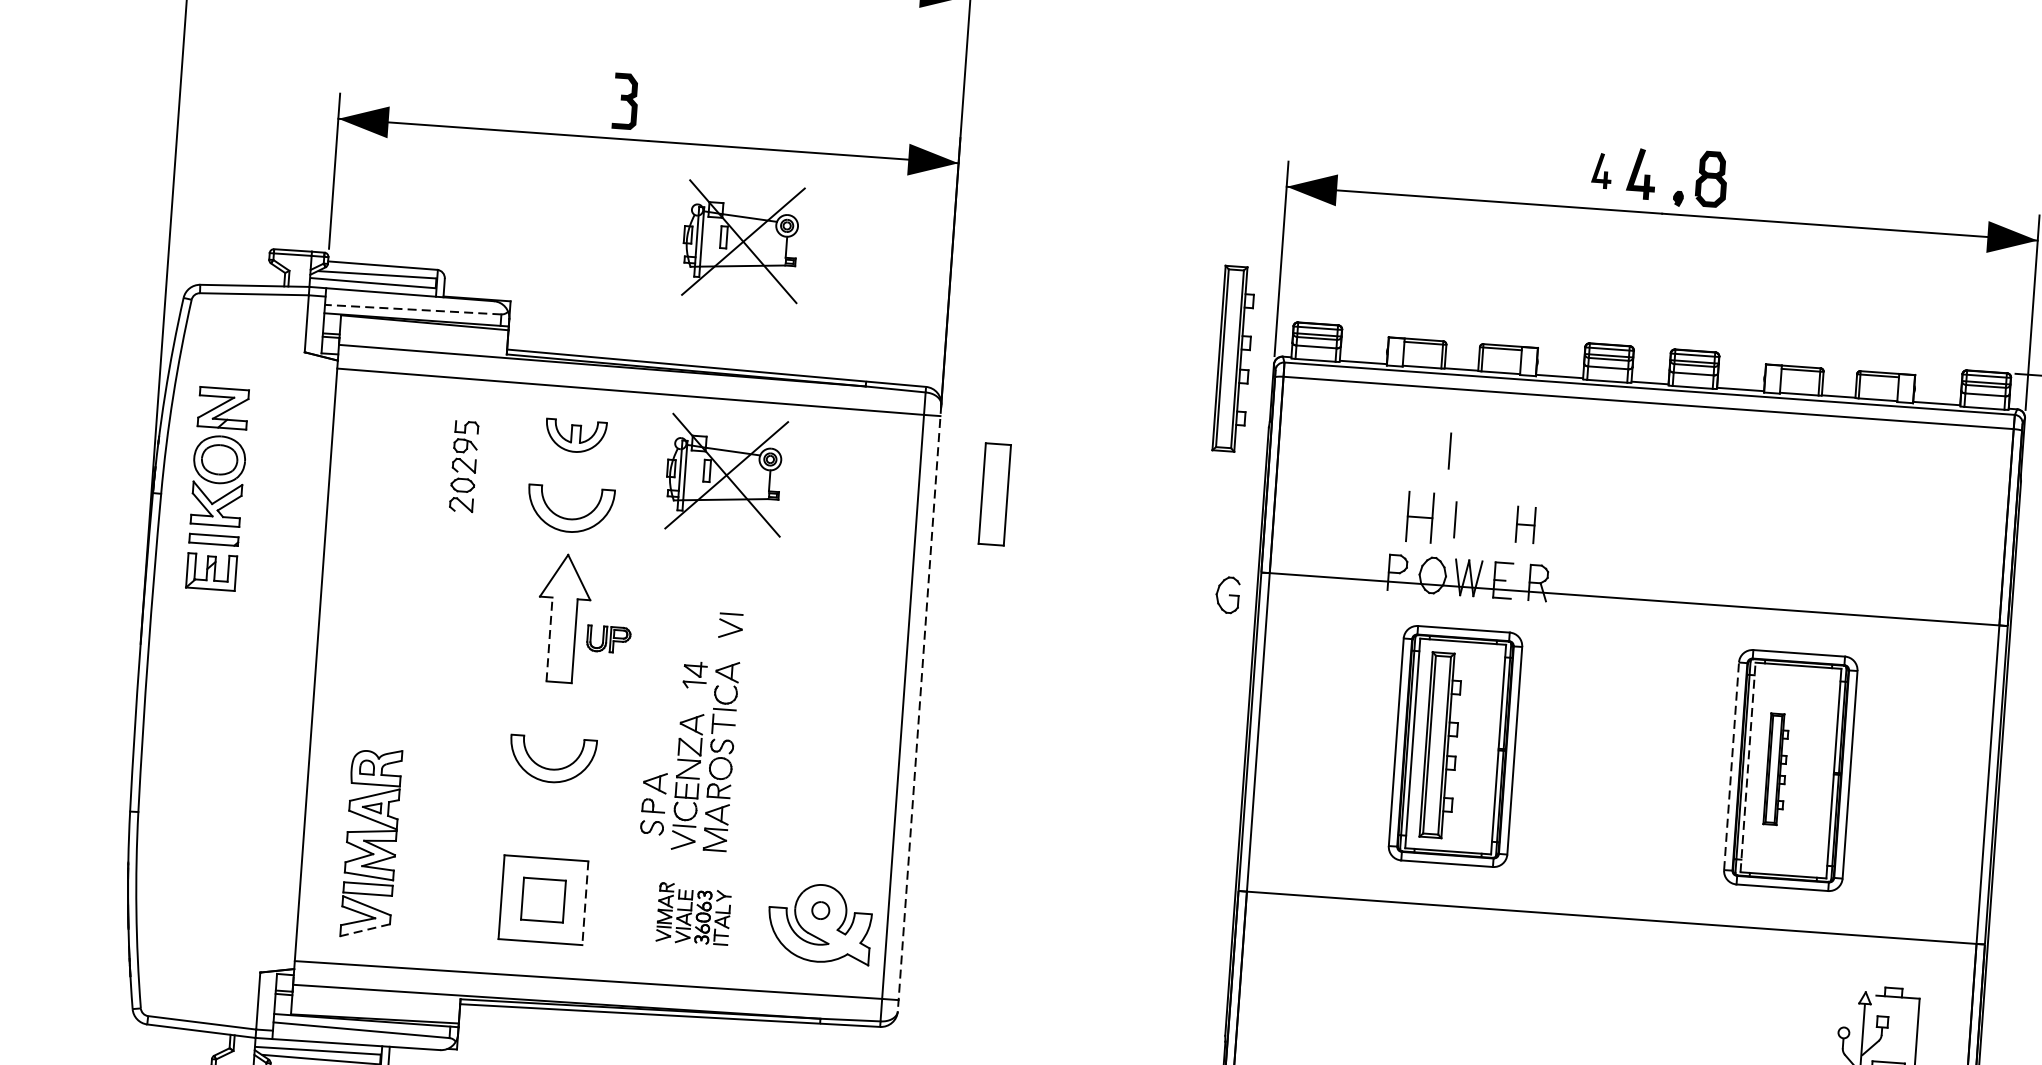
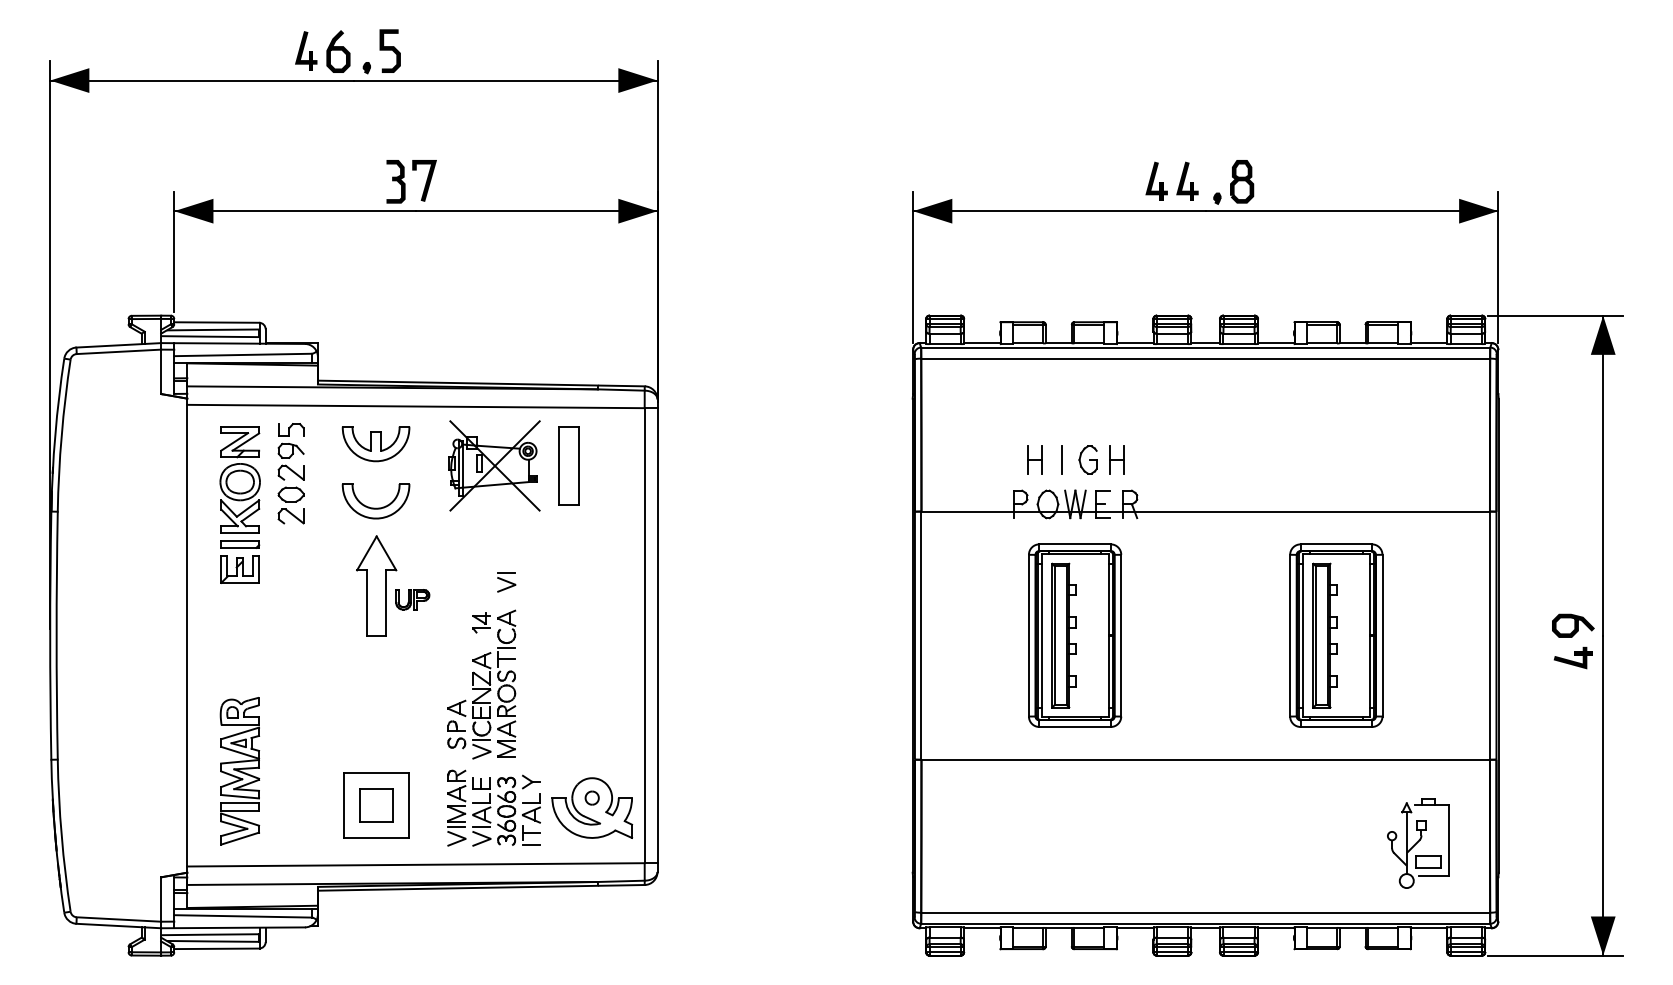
line: (664, 102) -> (426, 180), added
part: (1601, 169) -> (1156, 180), size x1.43
part: (742, 241) -> (494, 283), removed
line: (412, 309) -> (242, 354), dashed -> solid
part: (1233, 358) -> (881, 347), removed
part: (575, 436) -> (375, 444), size x1.43
line: (1448, 450) -> (1053, 406), removed
part: (463, 466) -> (290, 473), size x1.43
part: (216, 488) -> (239, 504), moved
part: (994, 493) -> (568, 465), moved
part: (1419, 516) -> (1034, 459), size x0.71
part: (1226, 594) -> (1087, 459), moved
line: (548, 640) -> (366, 603), dashed -> solid
line: (919, 709) -> (657, 636), dashed -> solid
part: (551, 760) -> (375, 696), removed
line: (1732, 766) -> (1290, 635), dashed -> solid
line: (1748, 767) -> (1303, 635), dashed -> solid
part: (1775, 769) -> (1324, 635), size x1.67
line: (585, 903) -> (409, 805), dashed -> solid
part: (693, 913) -> (493, 807), size x1.67
line: (365, 930) -> (240, 838), dashed -> solid

